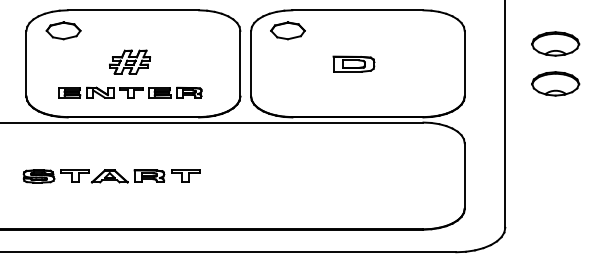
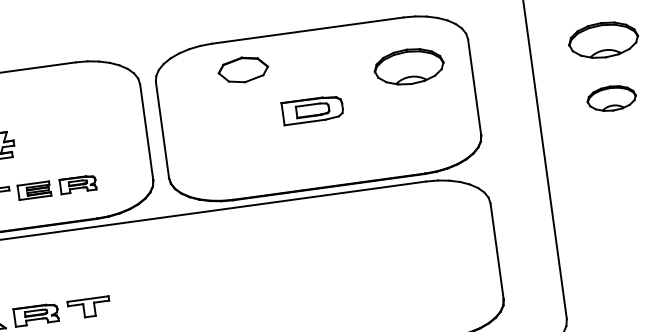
part: (287, 30) -> (242, 69), moved
part: (422, 43) -> (408, 66), added
part: (555, 83) -> (611, 97), size x0.7

